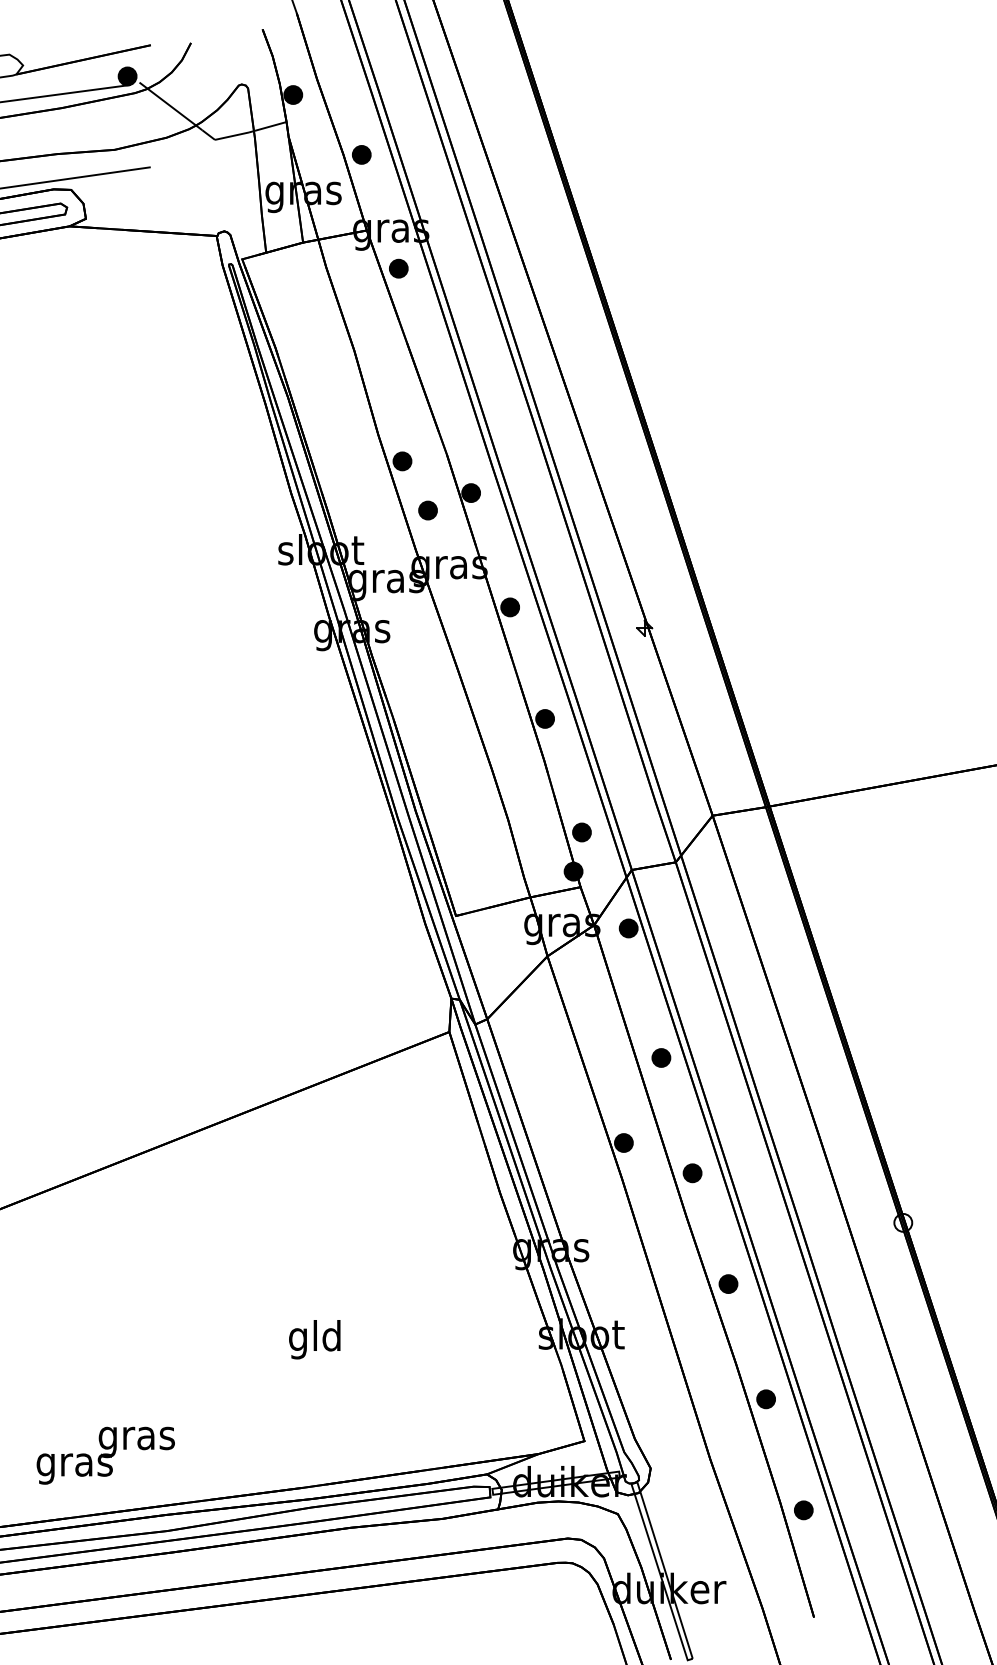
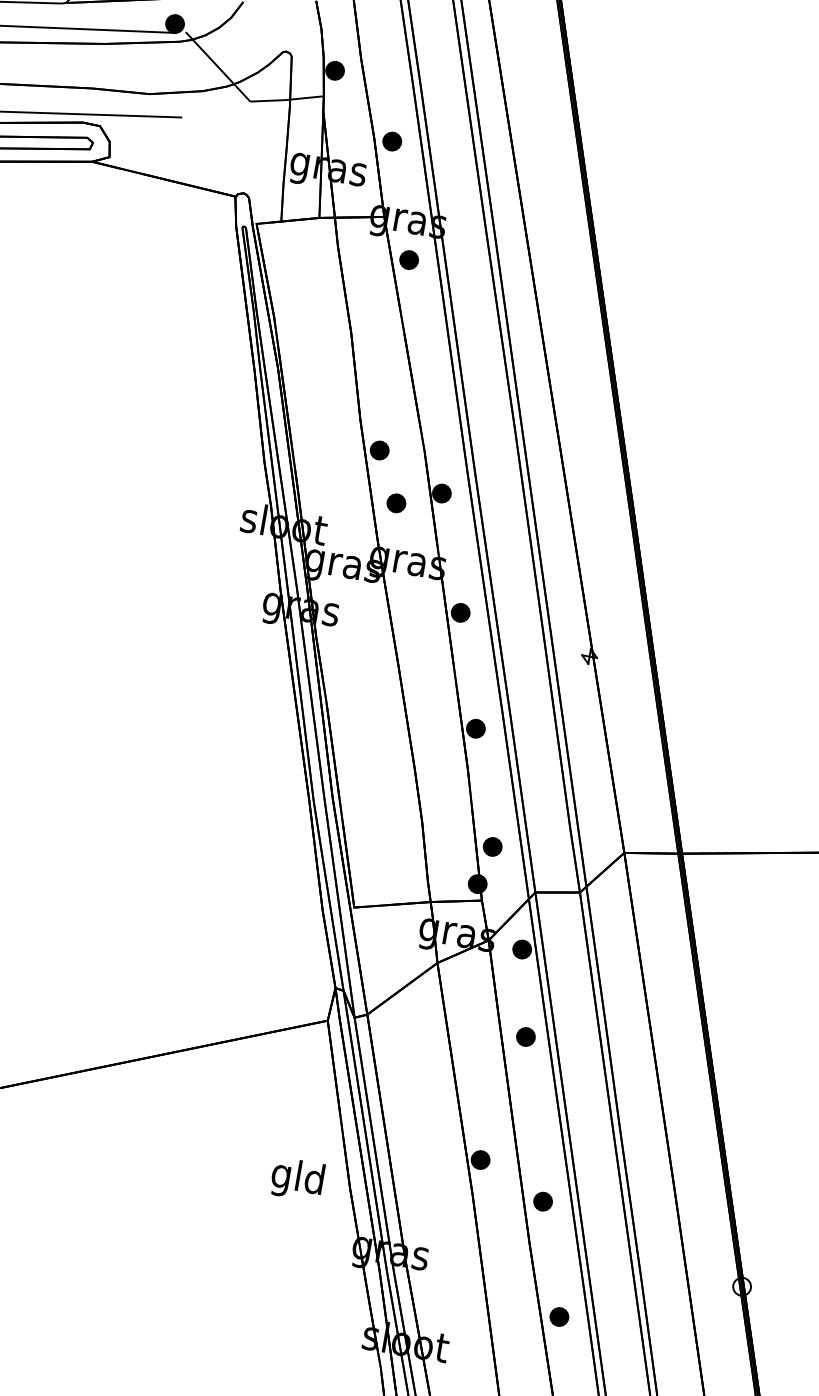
part: (661, 1057) -> (526, 1036), moved
text: (314, 1339) -> (297, 1179), moved

